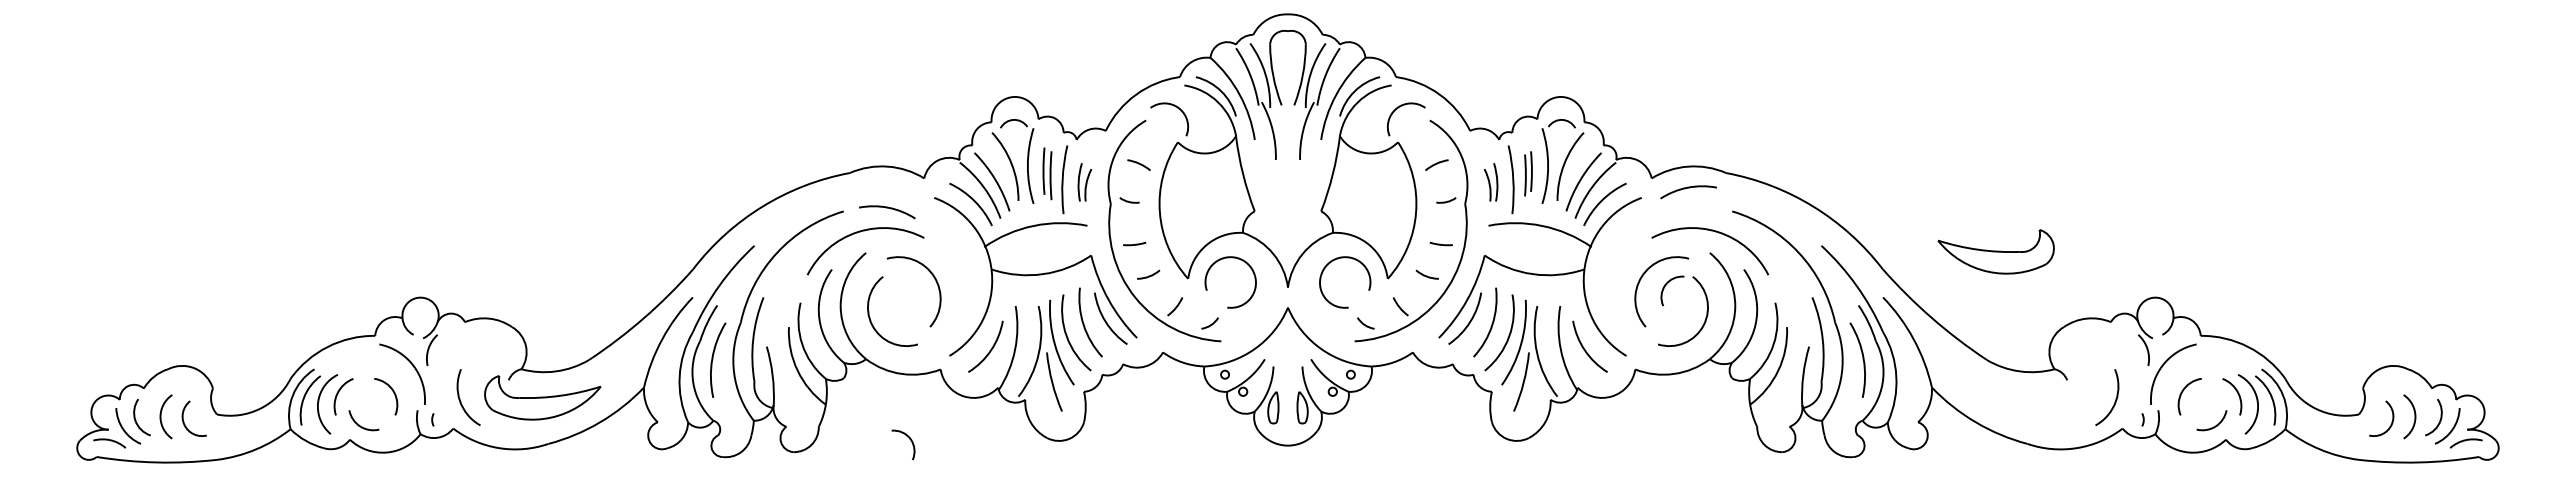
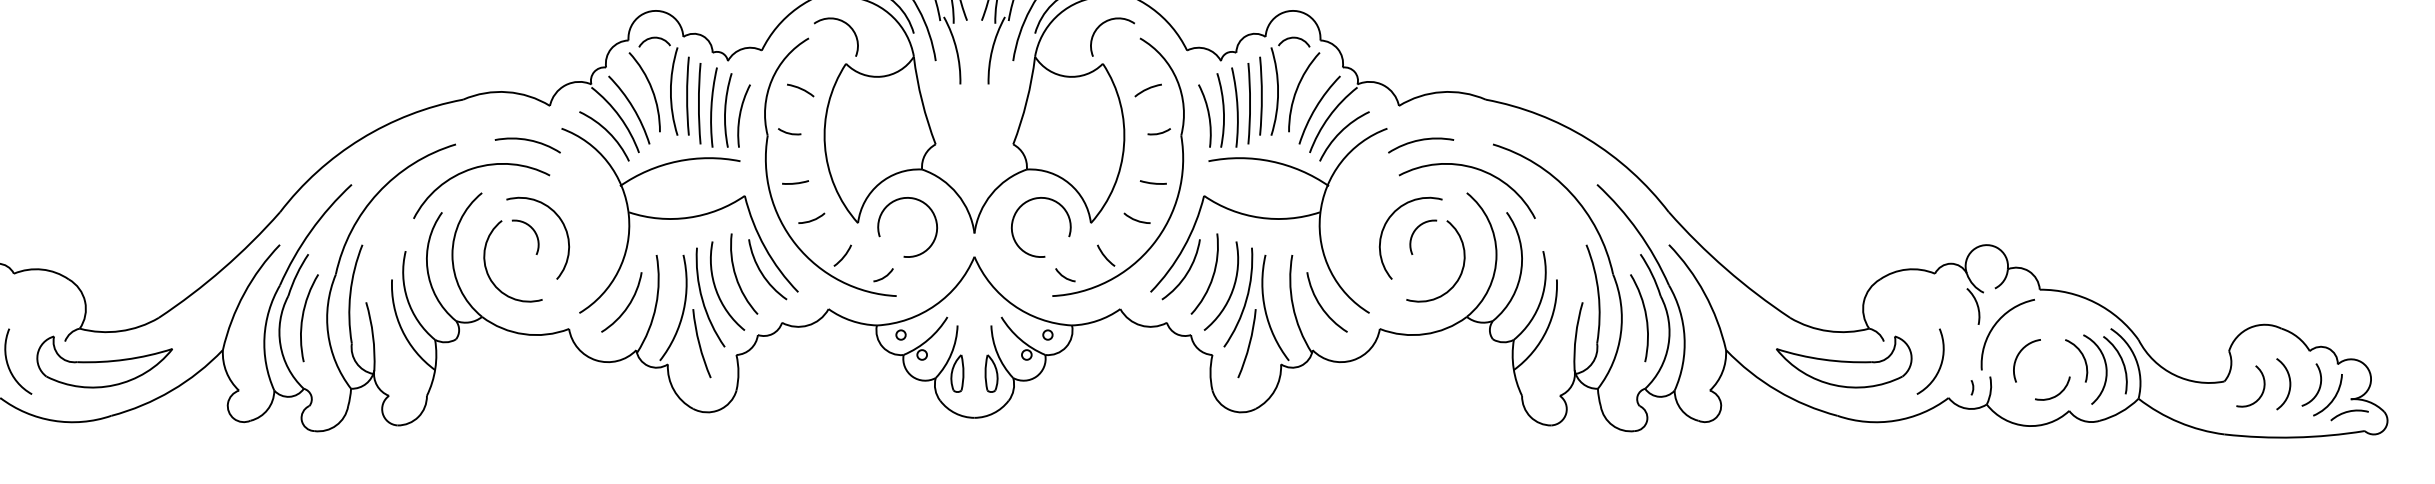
part: (1047, 173) -> (693, 100), size x1.43
part: (1528, 173) -> (1255, 100), size x1.67
part: (1084, 182) -> (736, 110), size x1.67
part: (1490, 182) -> (1210, 110), size x1.67
arc: (1688, 188) -> (1420, 141), moved
arc: (887, 208) -> (528, 141), moved
part: (1995, 251) -> (1843, 361), moved
arc: (908, 438) -> (531, 229), moved

